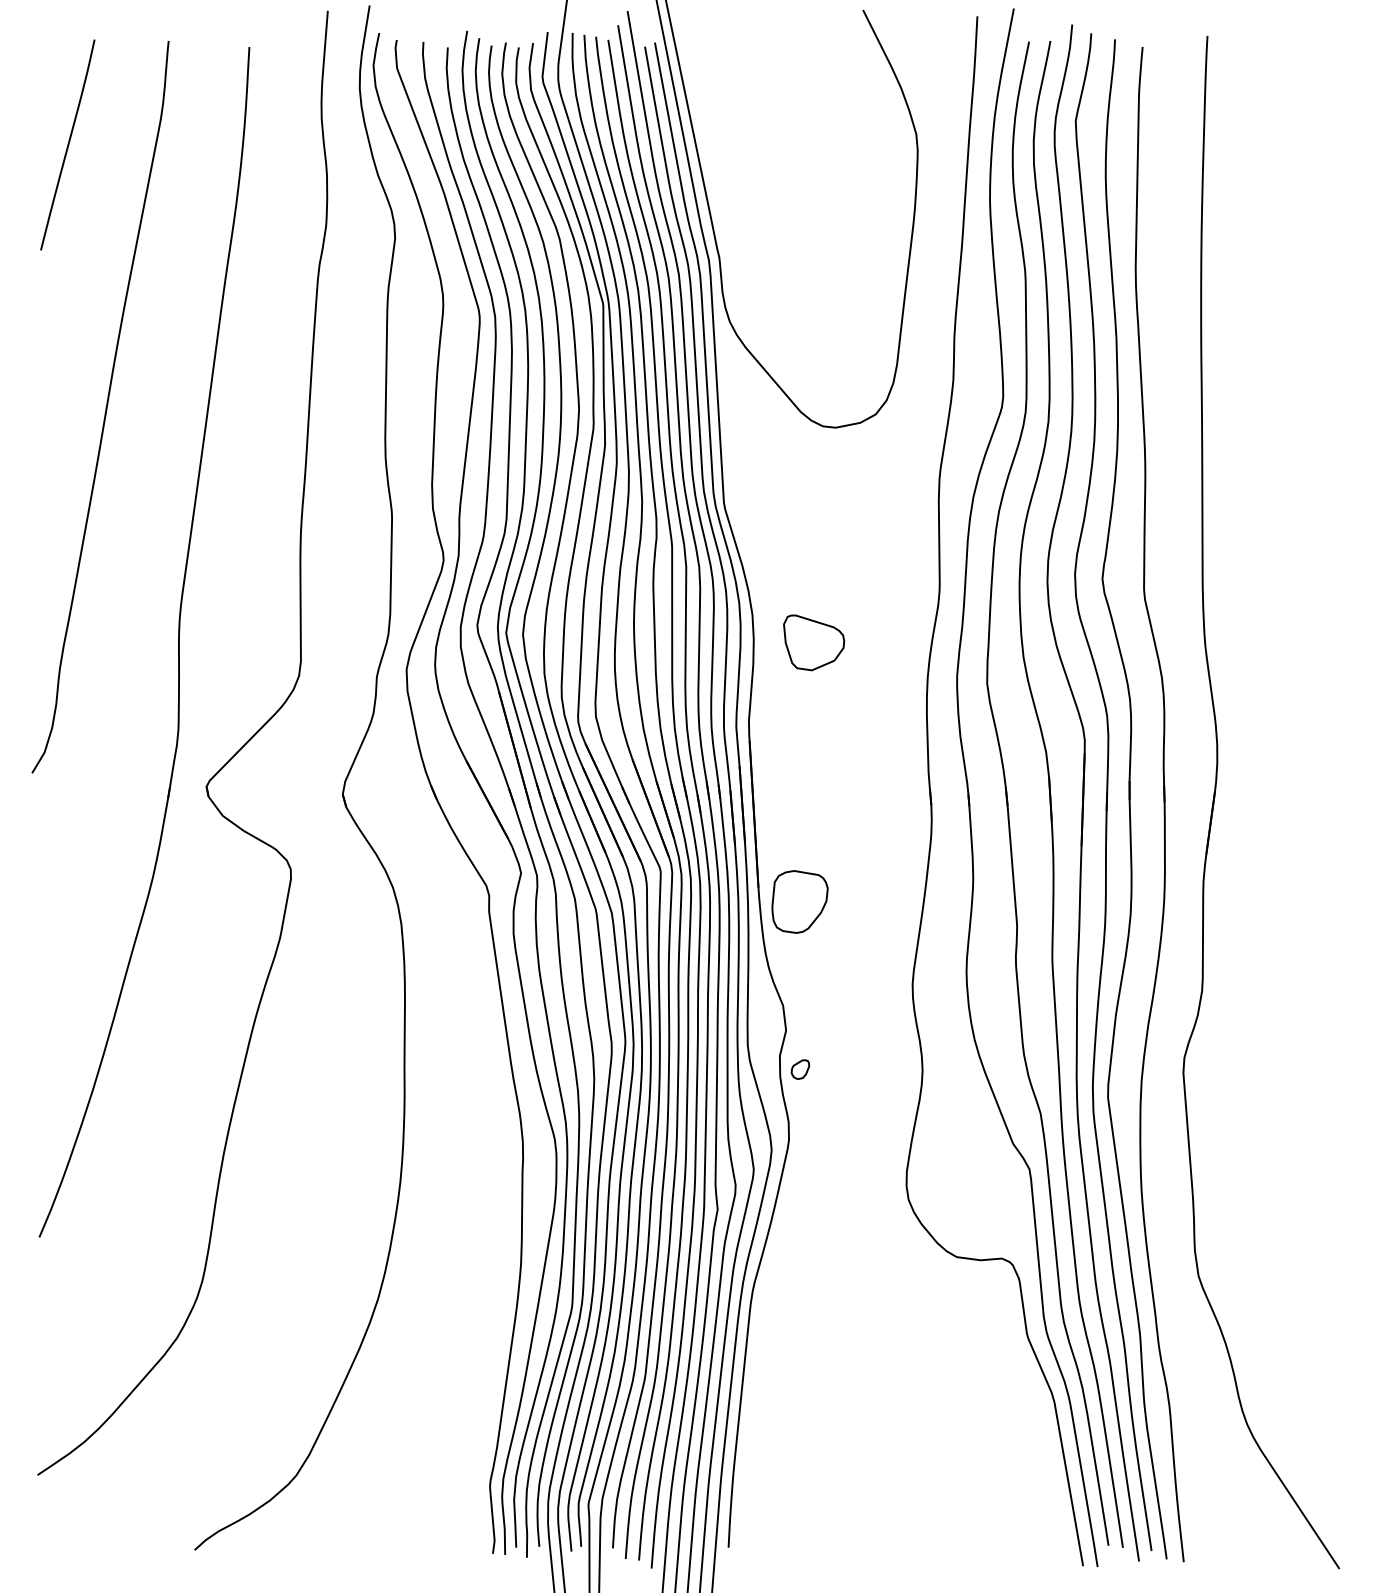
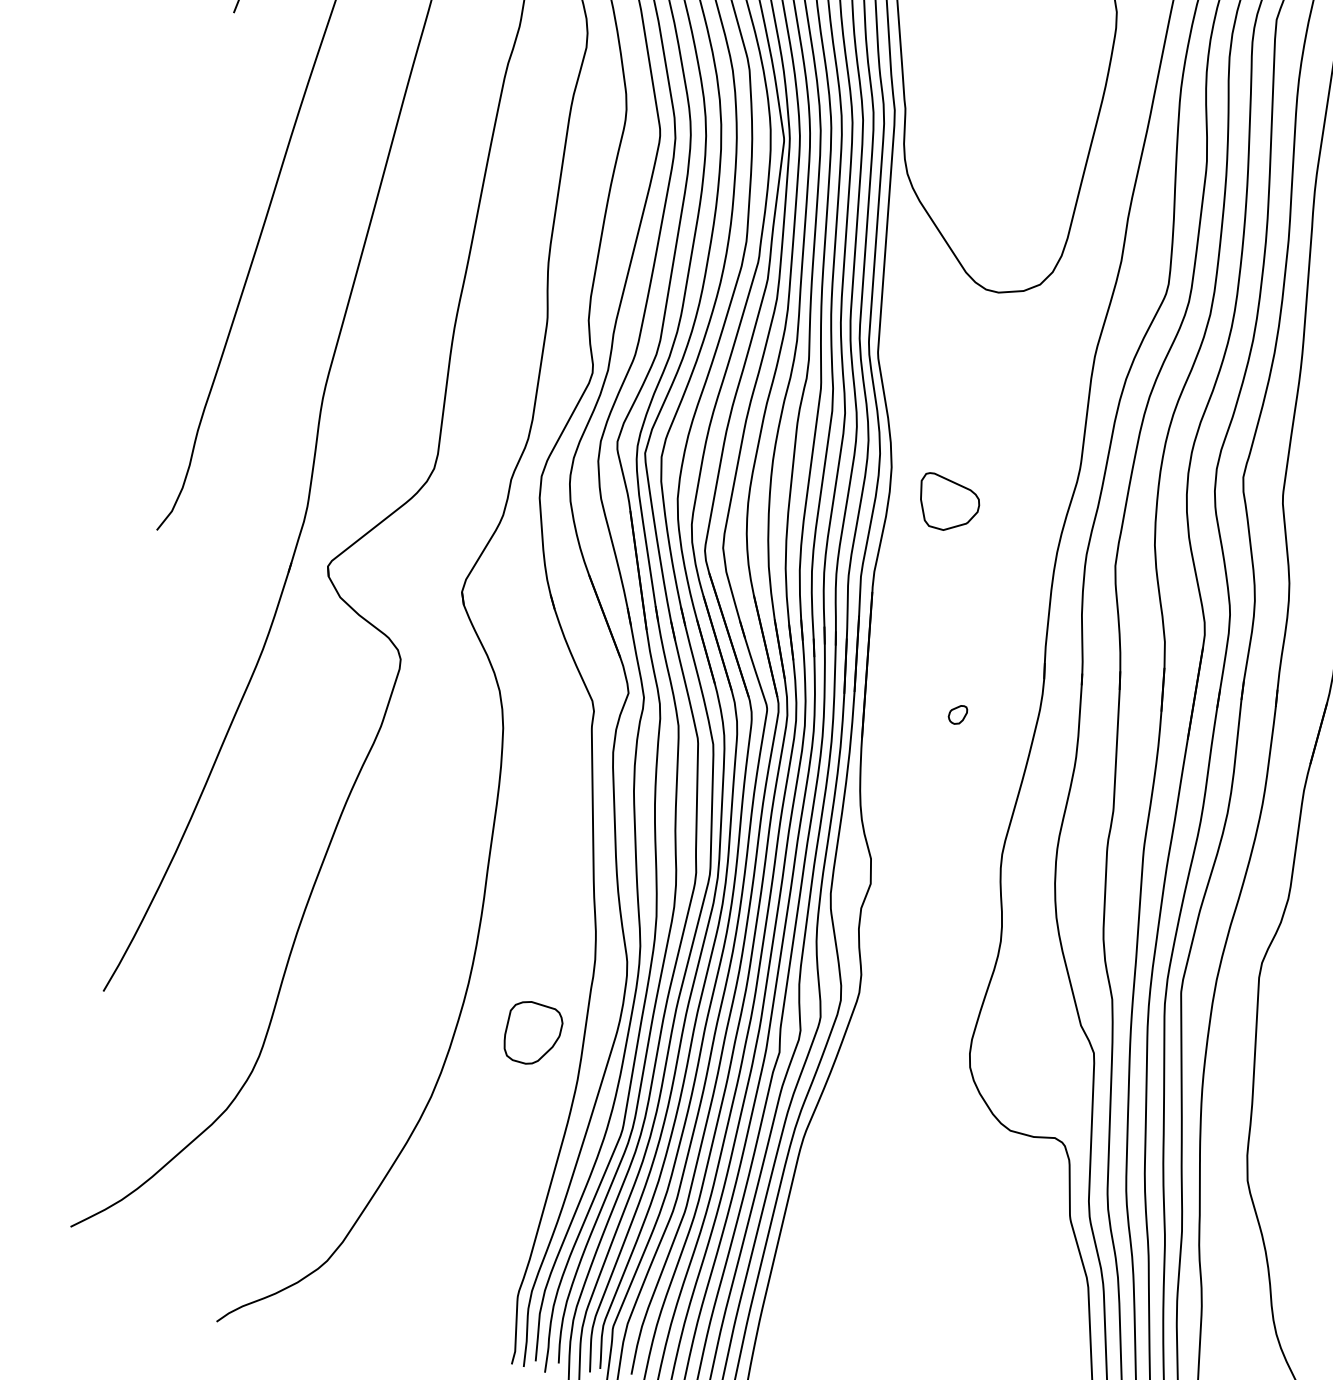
part: (799, 901) -> (532, 1032), moved
part: (800, 1069) -> (957, 714), moved

